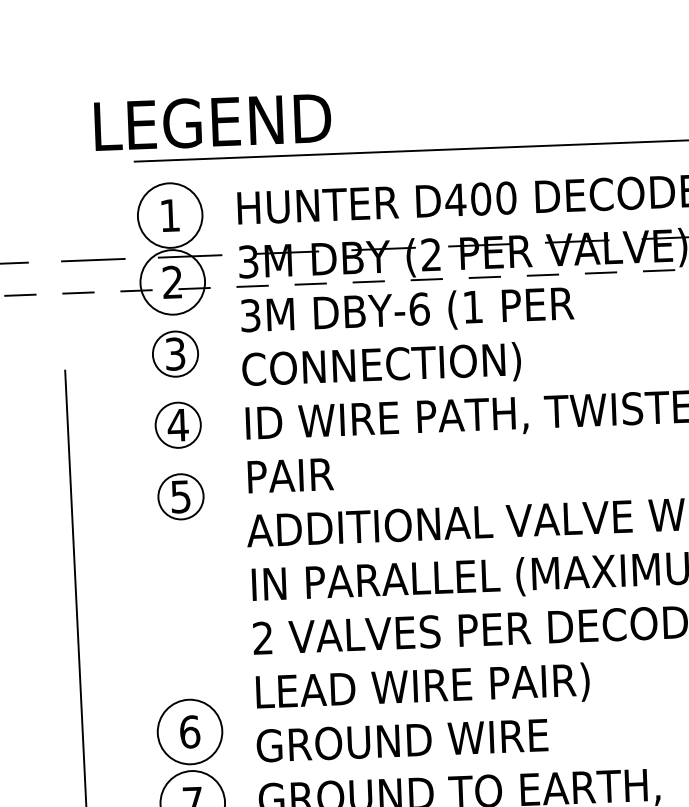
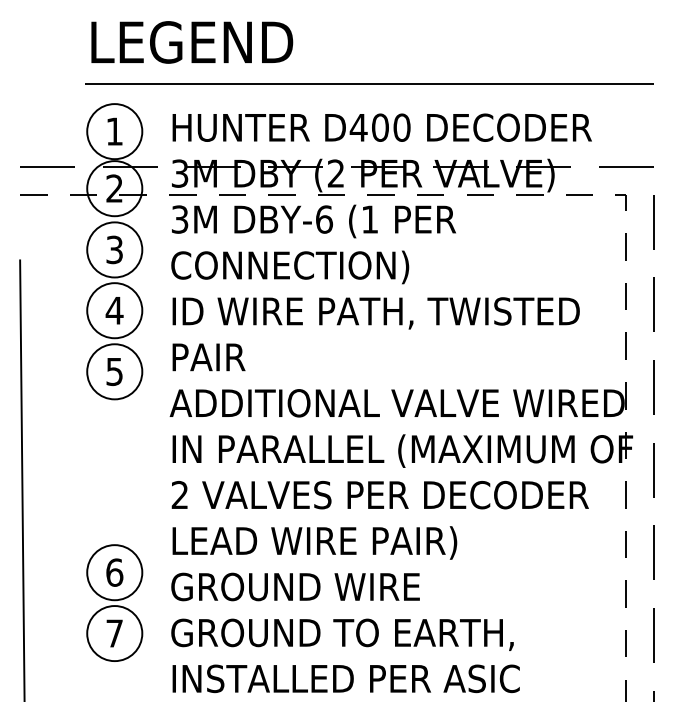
text: (213, 122) -> (192, 42), moved
circle: (175, 353) -> (114, 249), size x1.43
circle: (177, 425) -> (114, 310), size x1.43
circle: (180, 496) -> (114, 371), size x1.43

